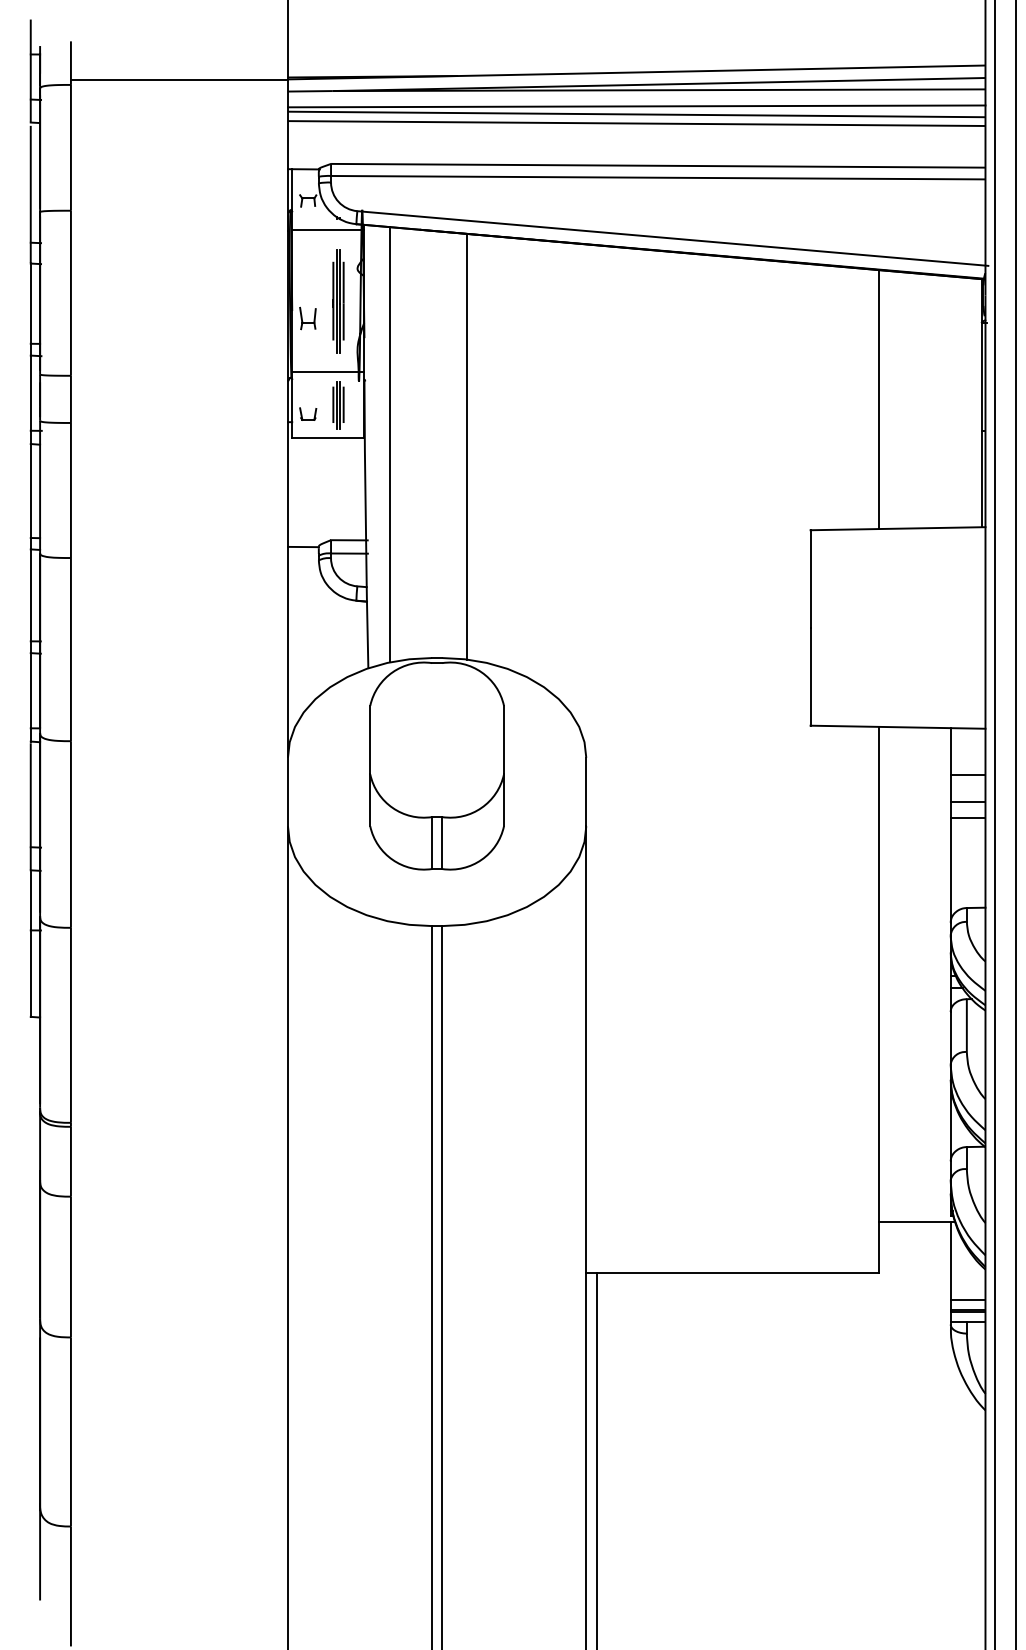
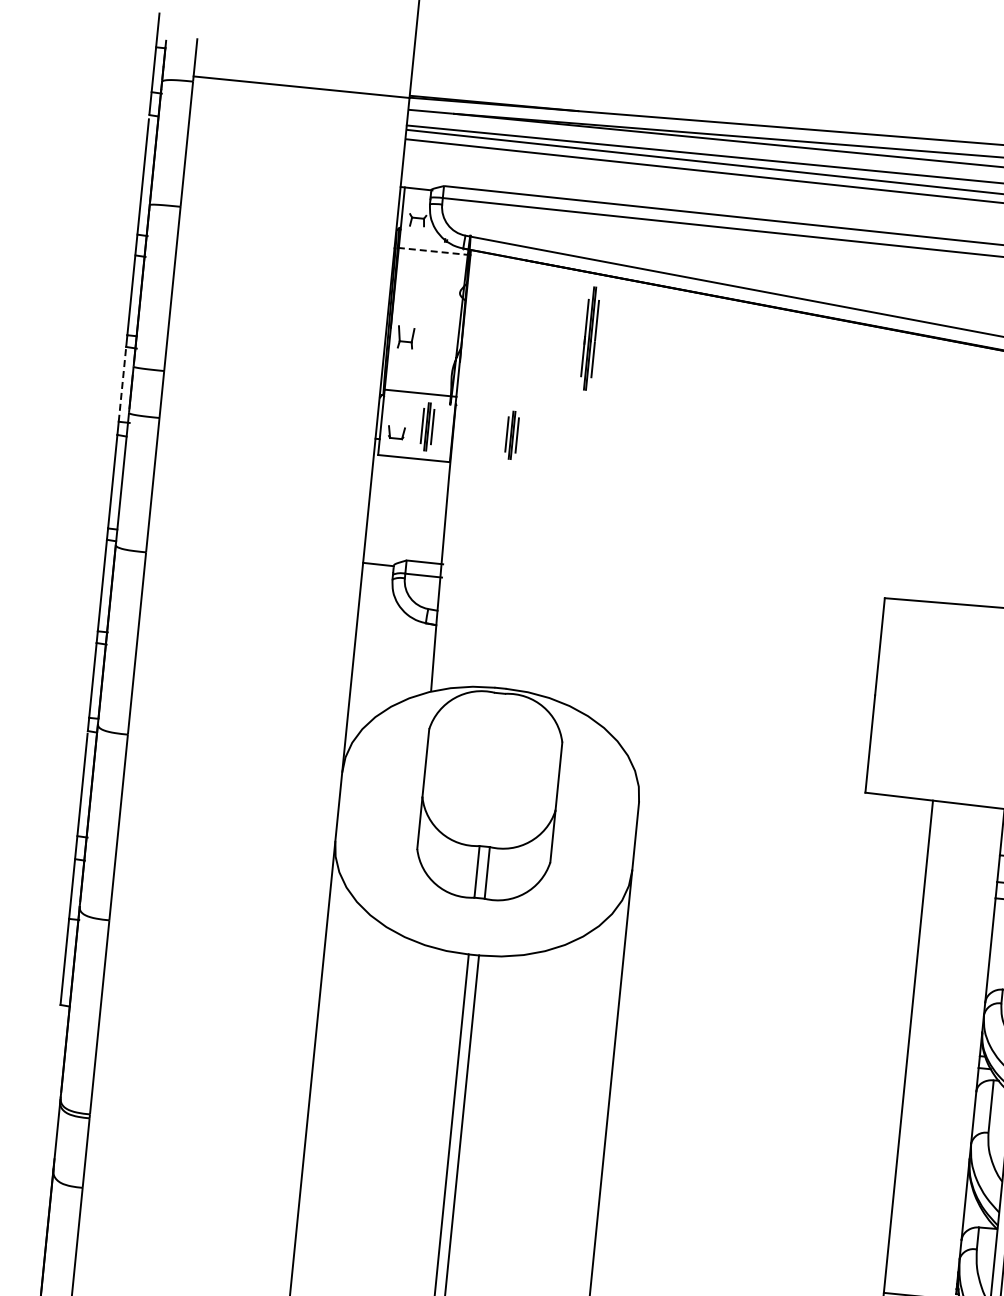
line: (327, 230) -> (433, 251), solid -> dashed
part: (338, 301) -> (590, 338), moved
line: (30, 393) -> (122, 384), solid -> dashed
line: (878, 399) -> (965, 474), removed
part: (423, 405) -> (512, 435), added
line: (389, 444) -> (474, 471), removed
line: (467, 446) -> (551, 480), removed

